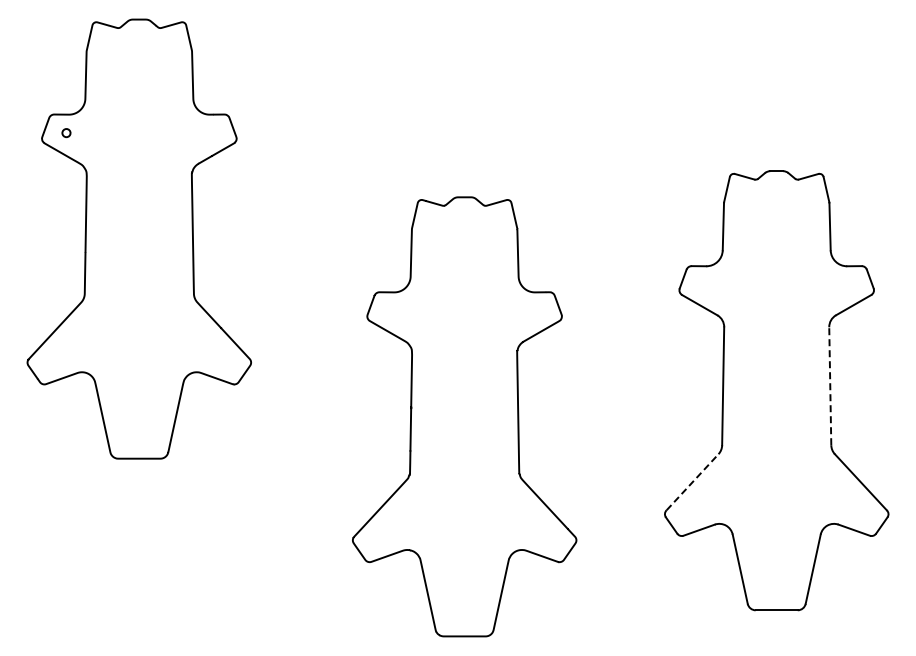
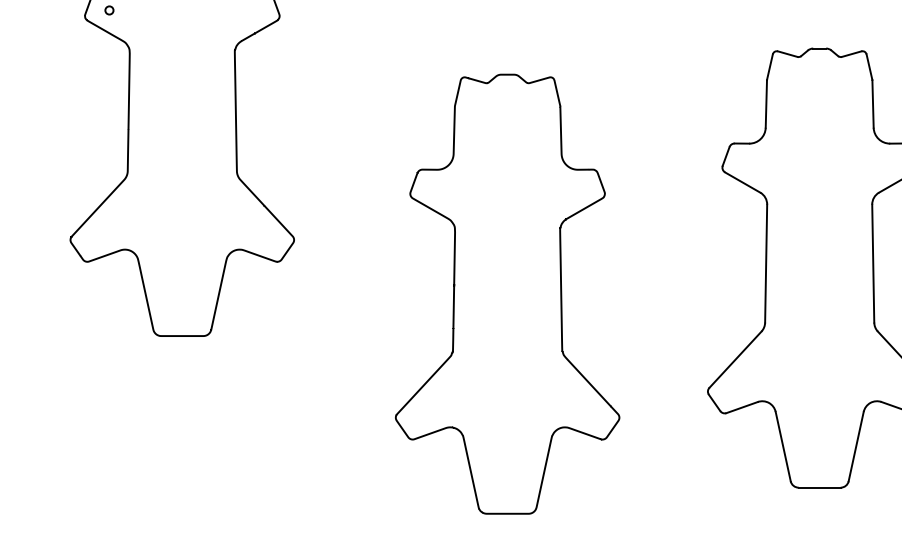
line: (830, 386) -> (873, 263), dashed -> solid
line: (692, 481) -> (735, 358), dashed -> solid

